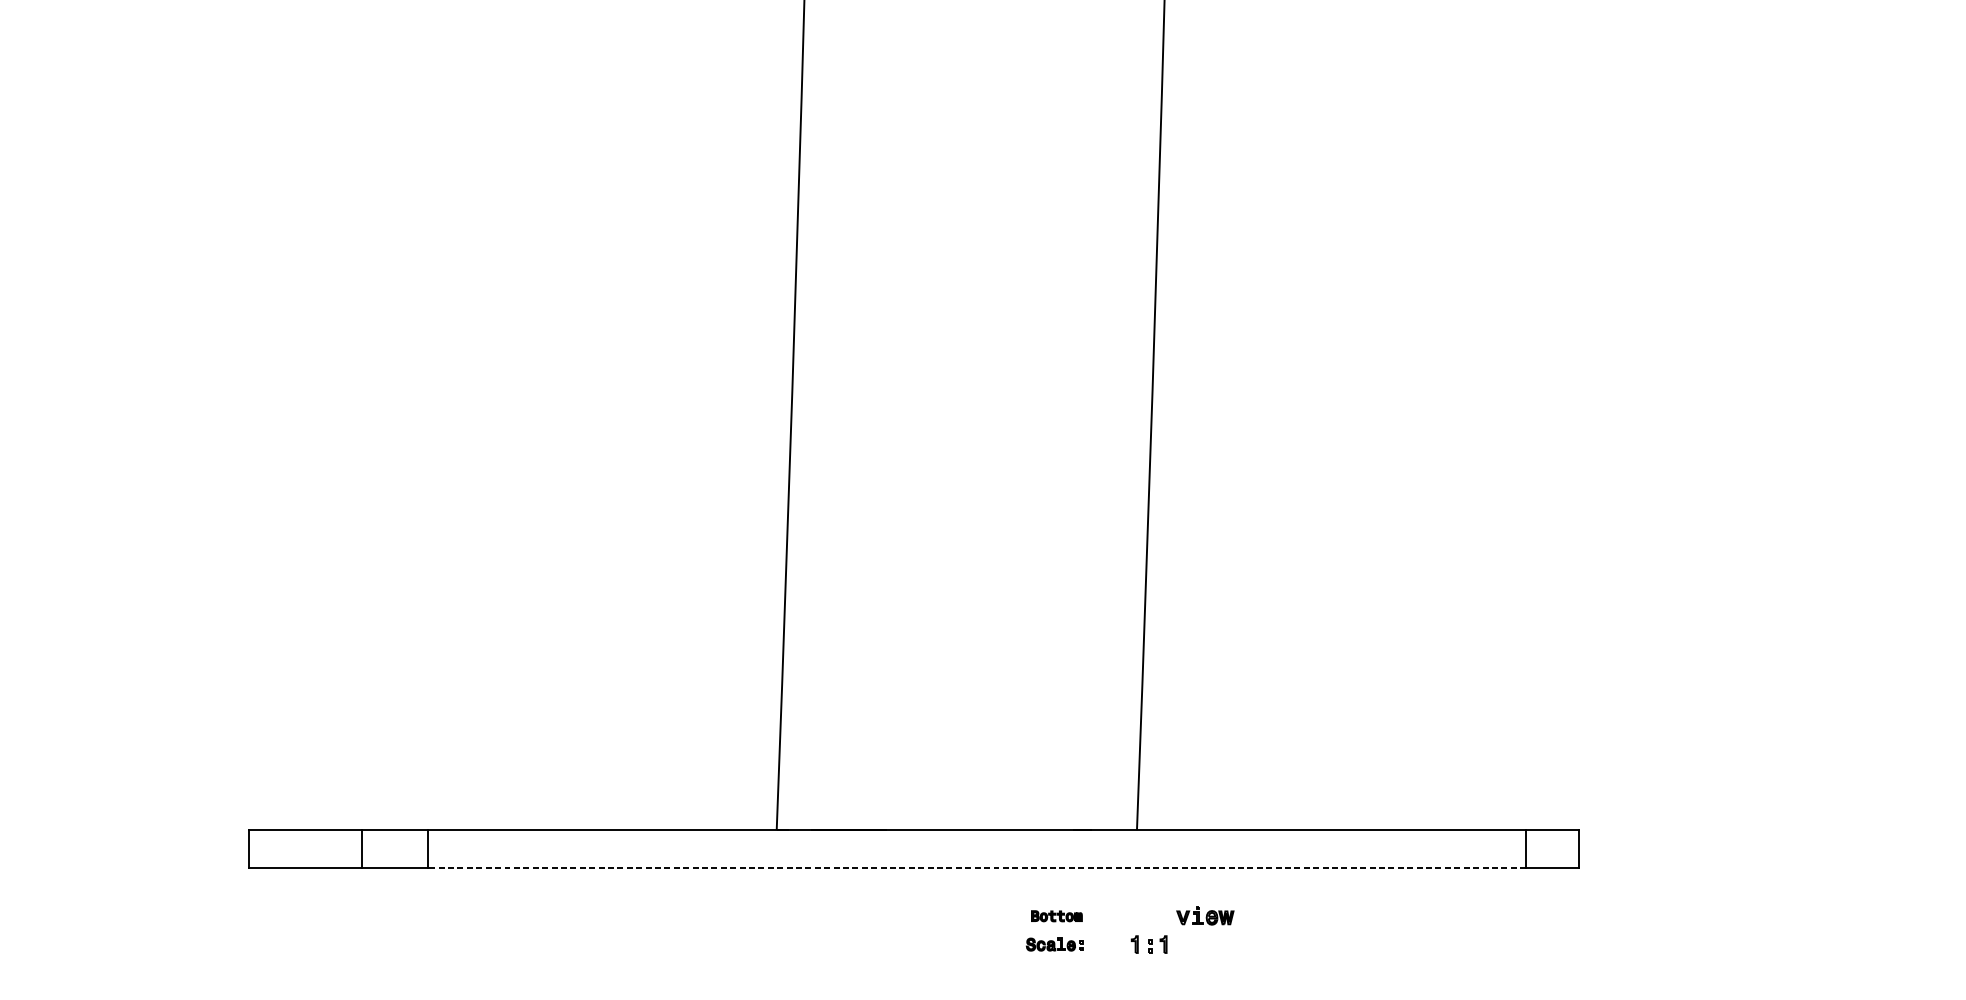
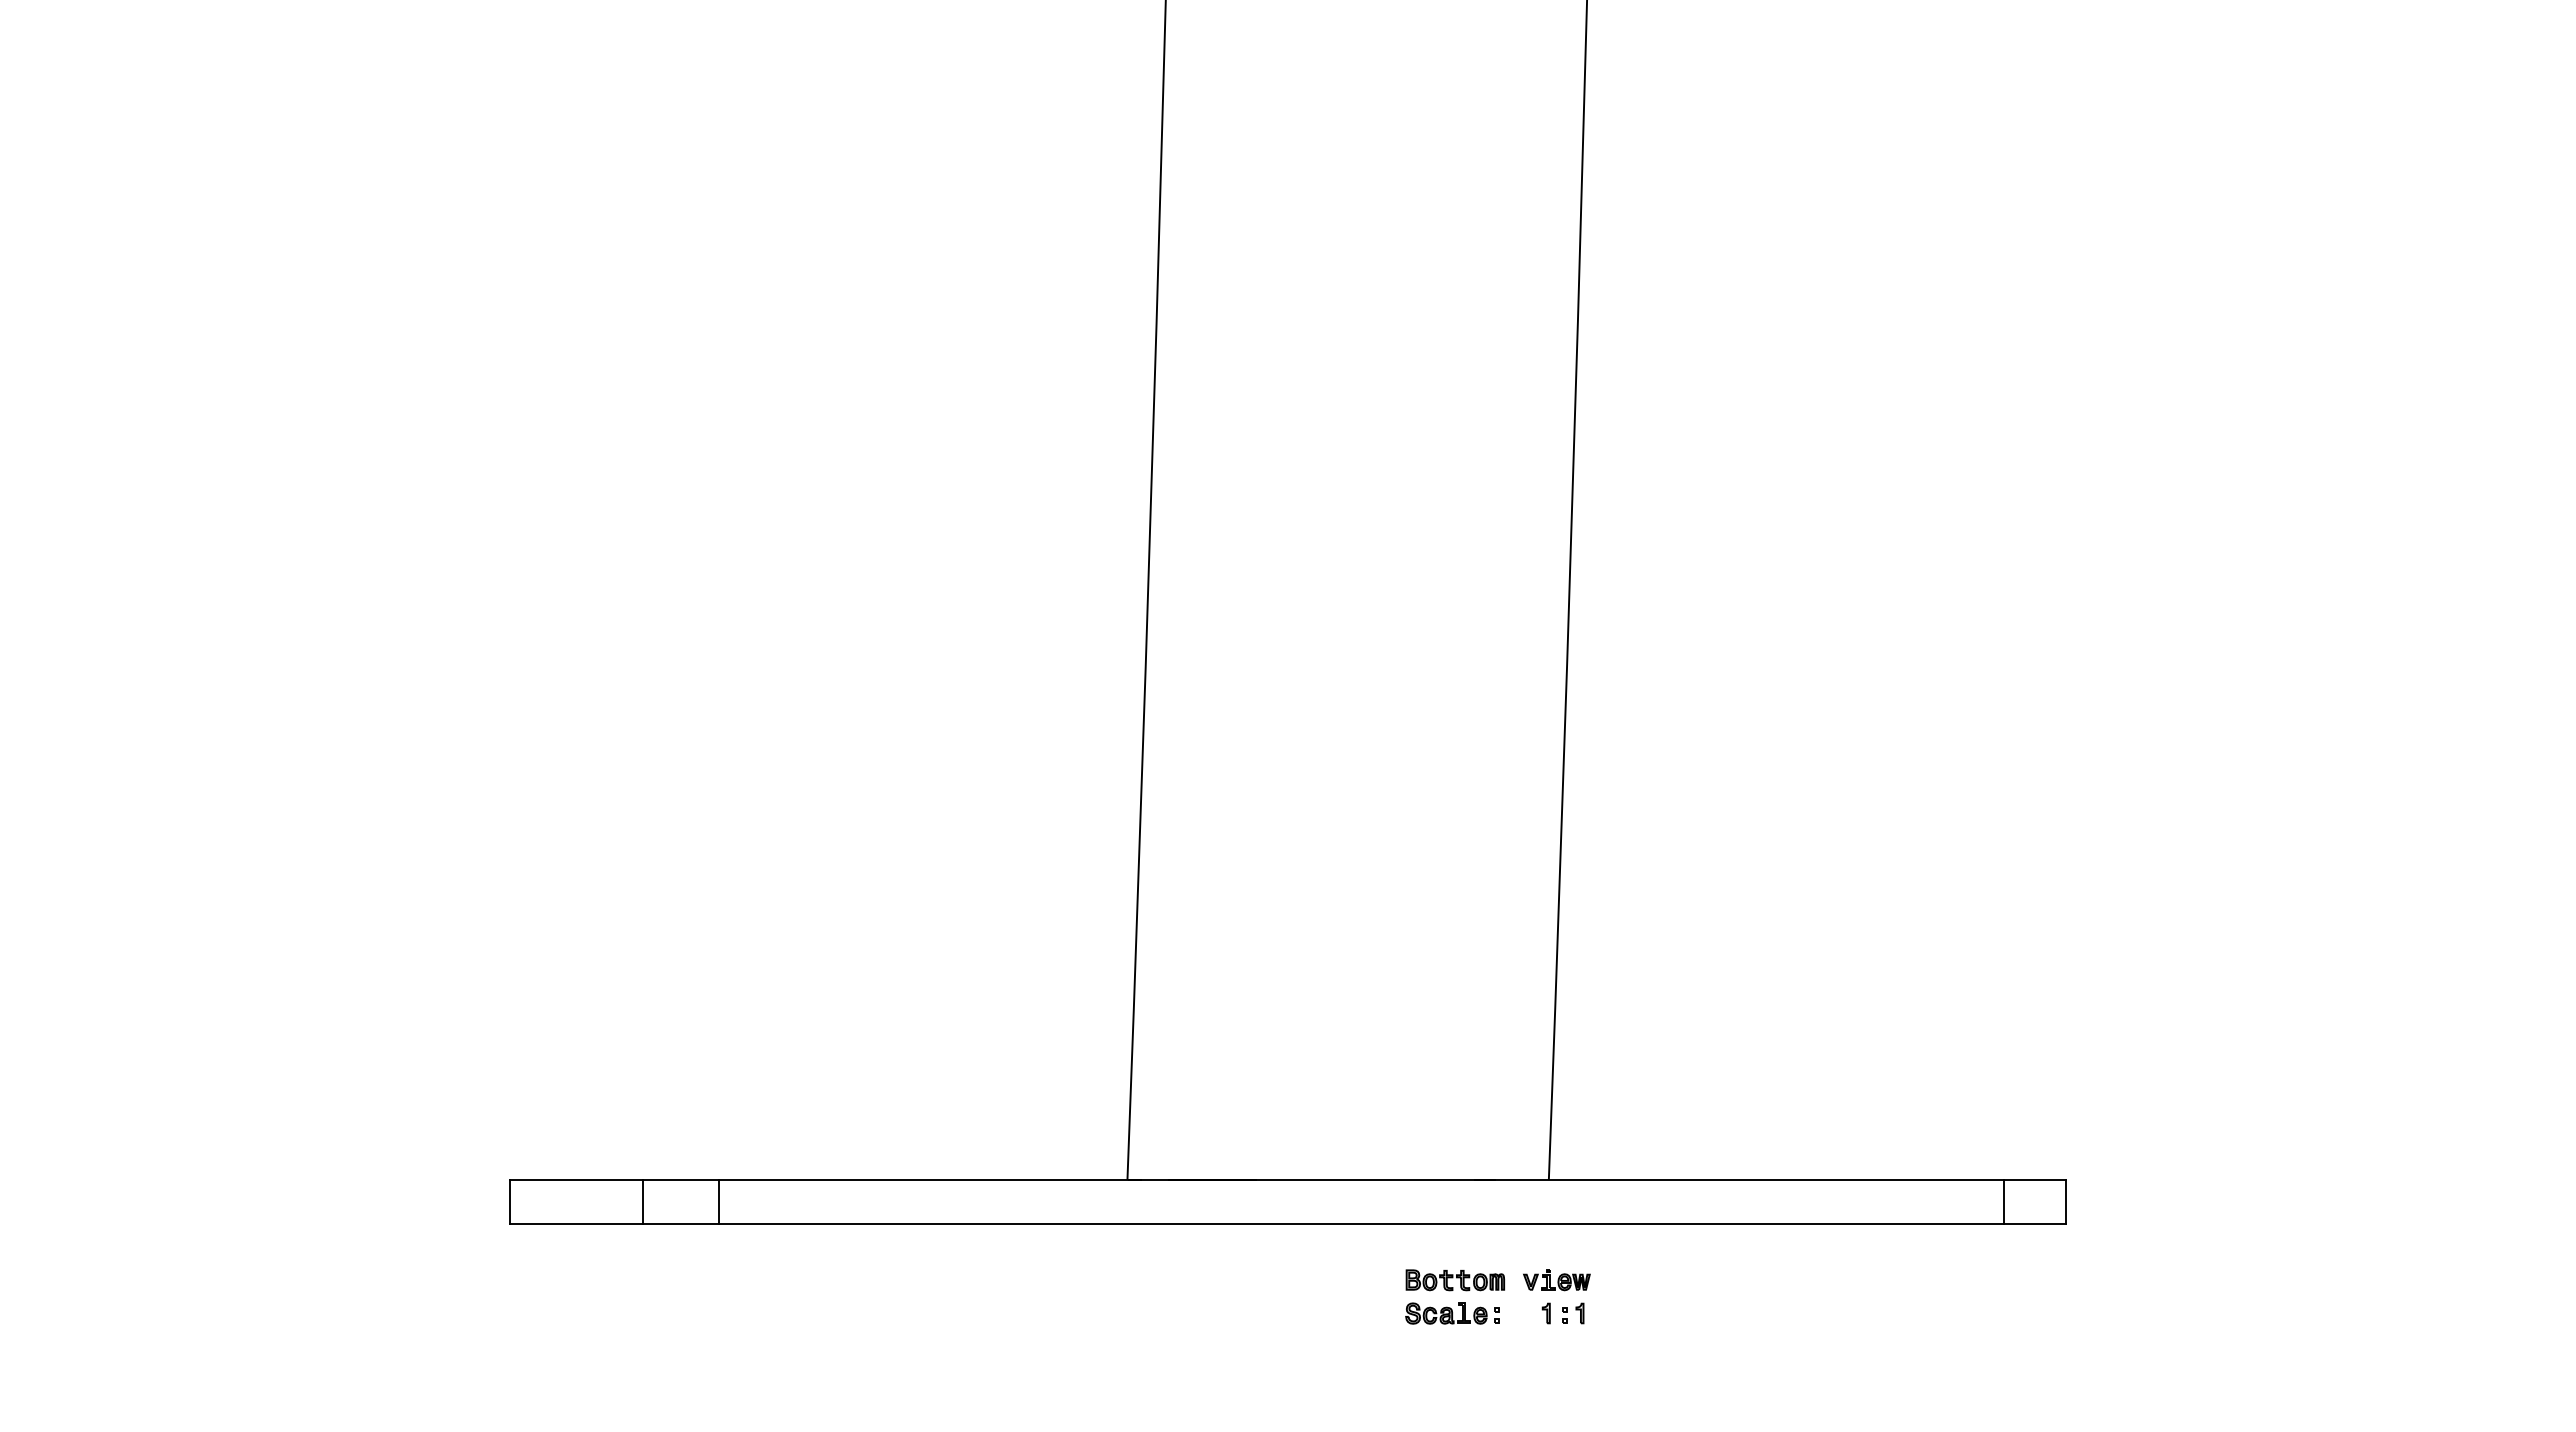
line: (976, 867) -> (1361, 1223), dashed -> solid
part: (1056, 916) -> (1454, 1280), size x1.67
part: (1205, 916) -> (1556, 1280), moved
part: (1054, 944) -> (1452, 1313), size x1.43

